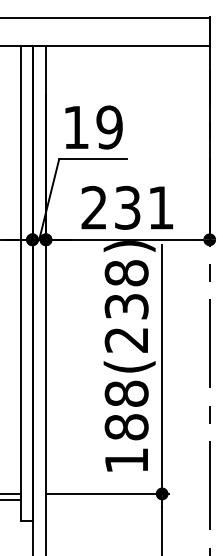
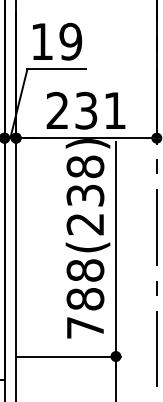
text: (126, 460) -> (85, 327), 188(238) -> 788(238)

